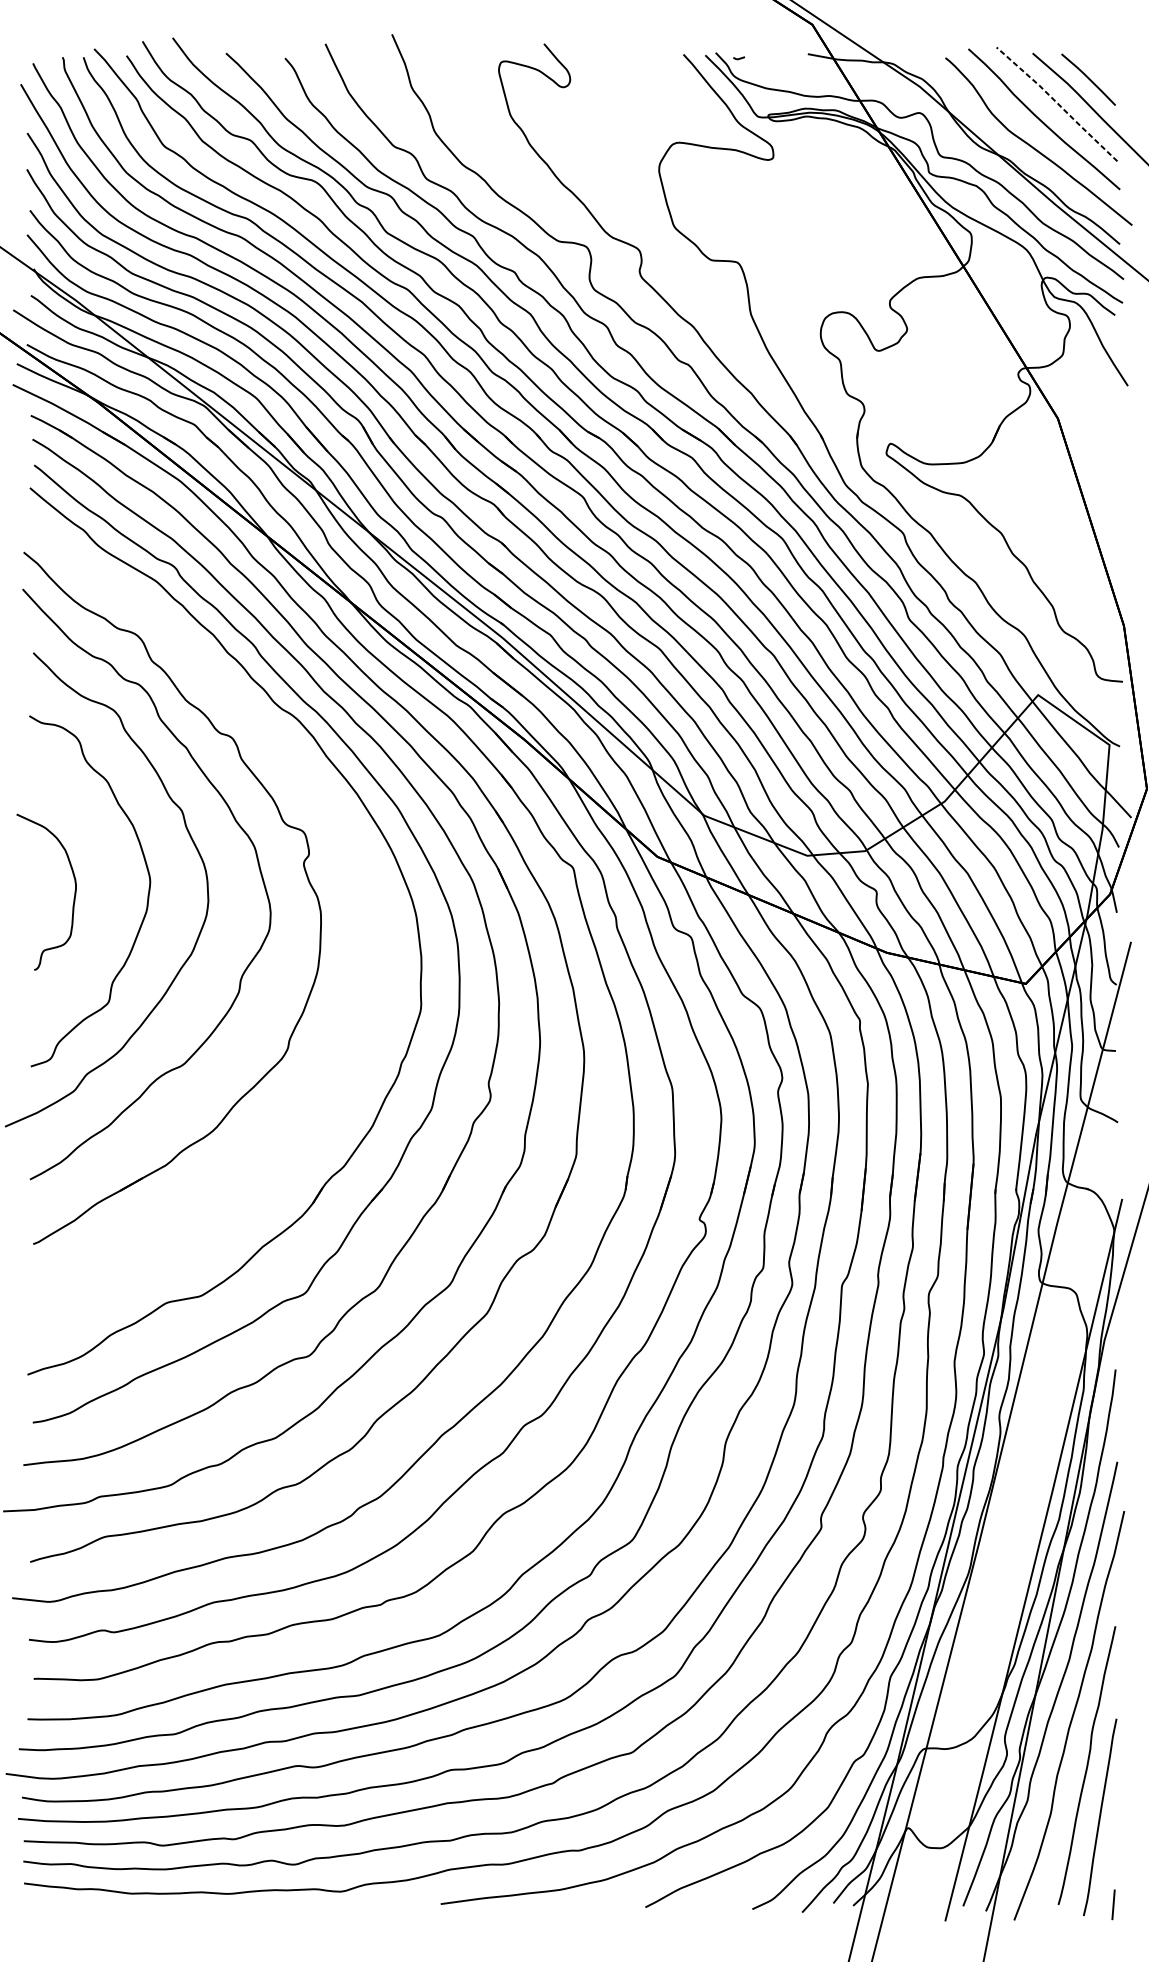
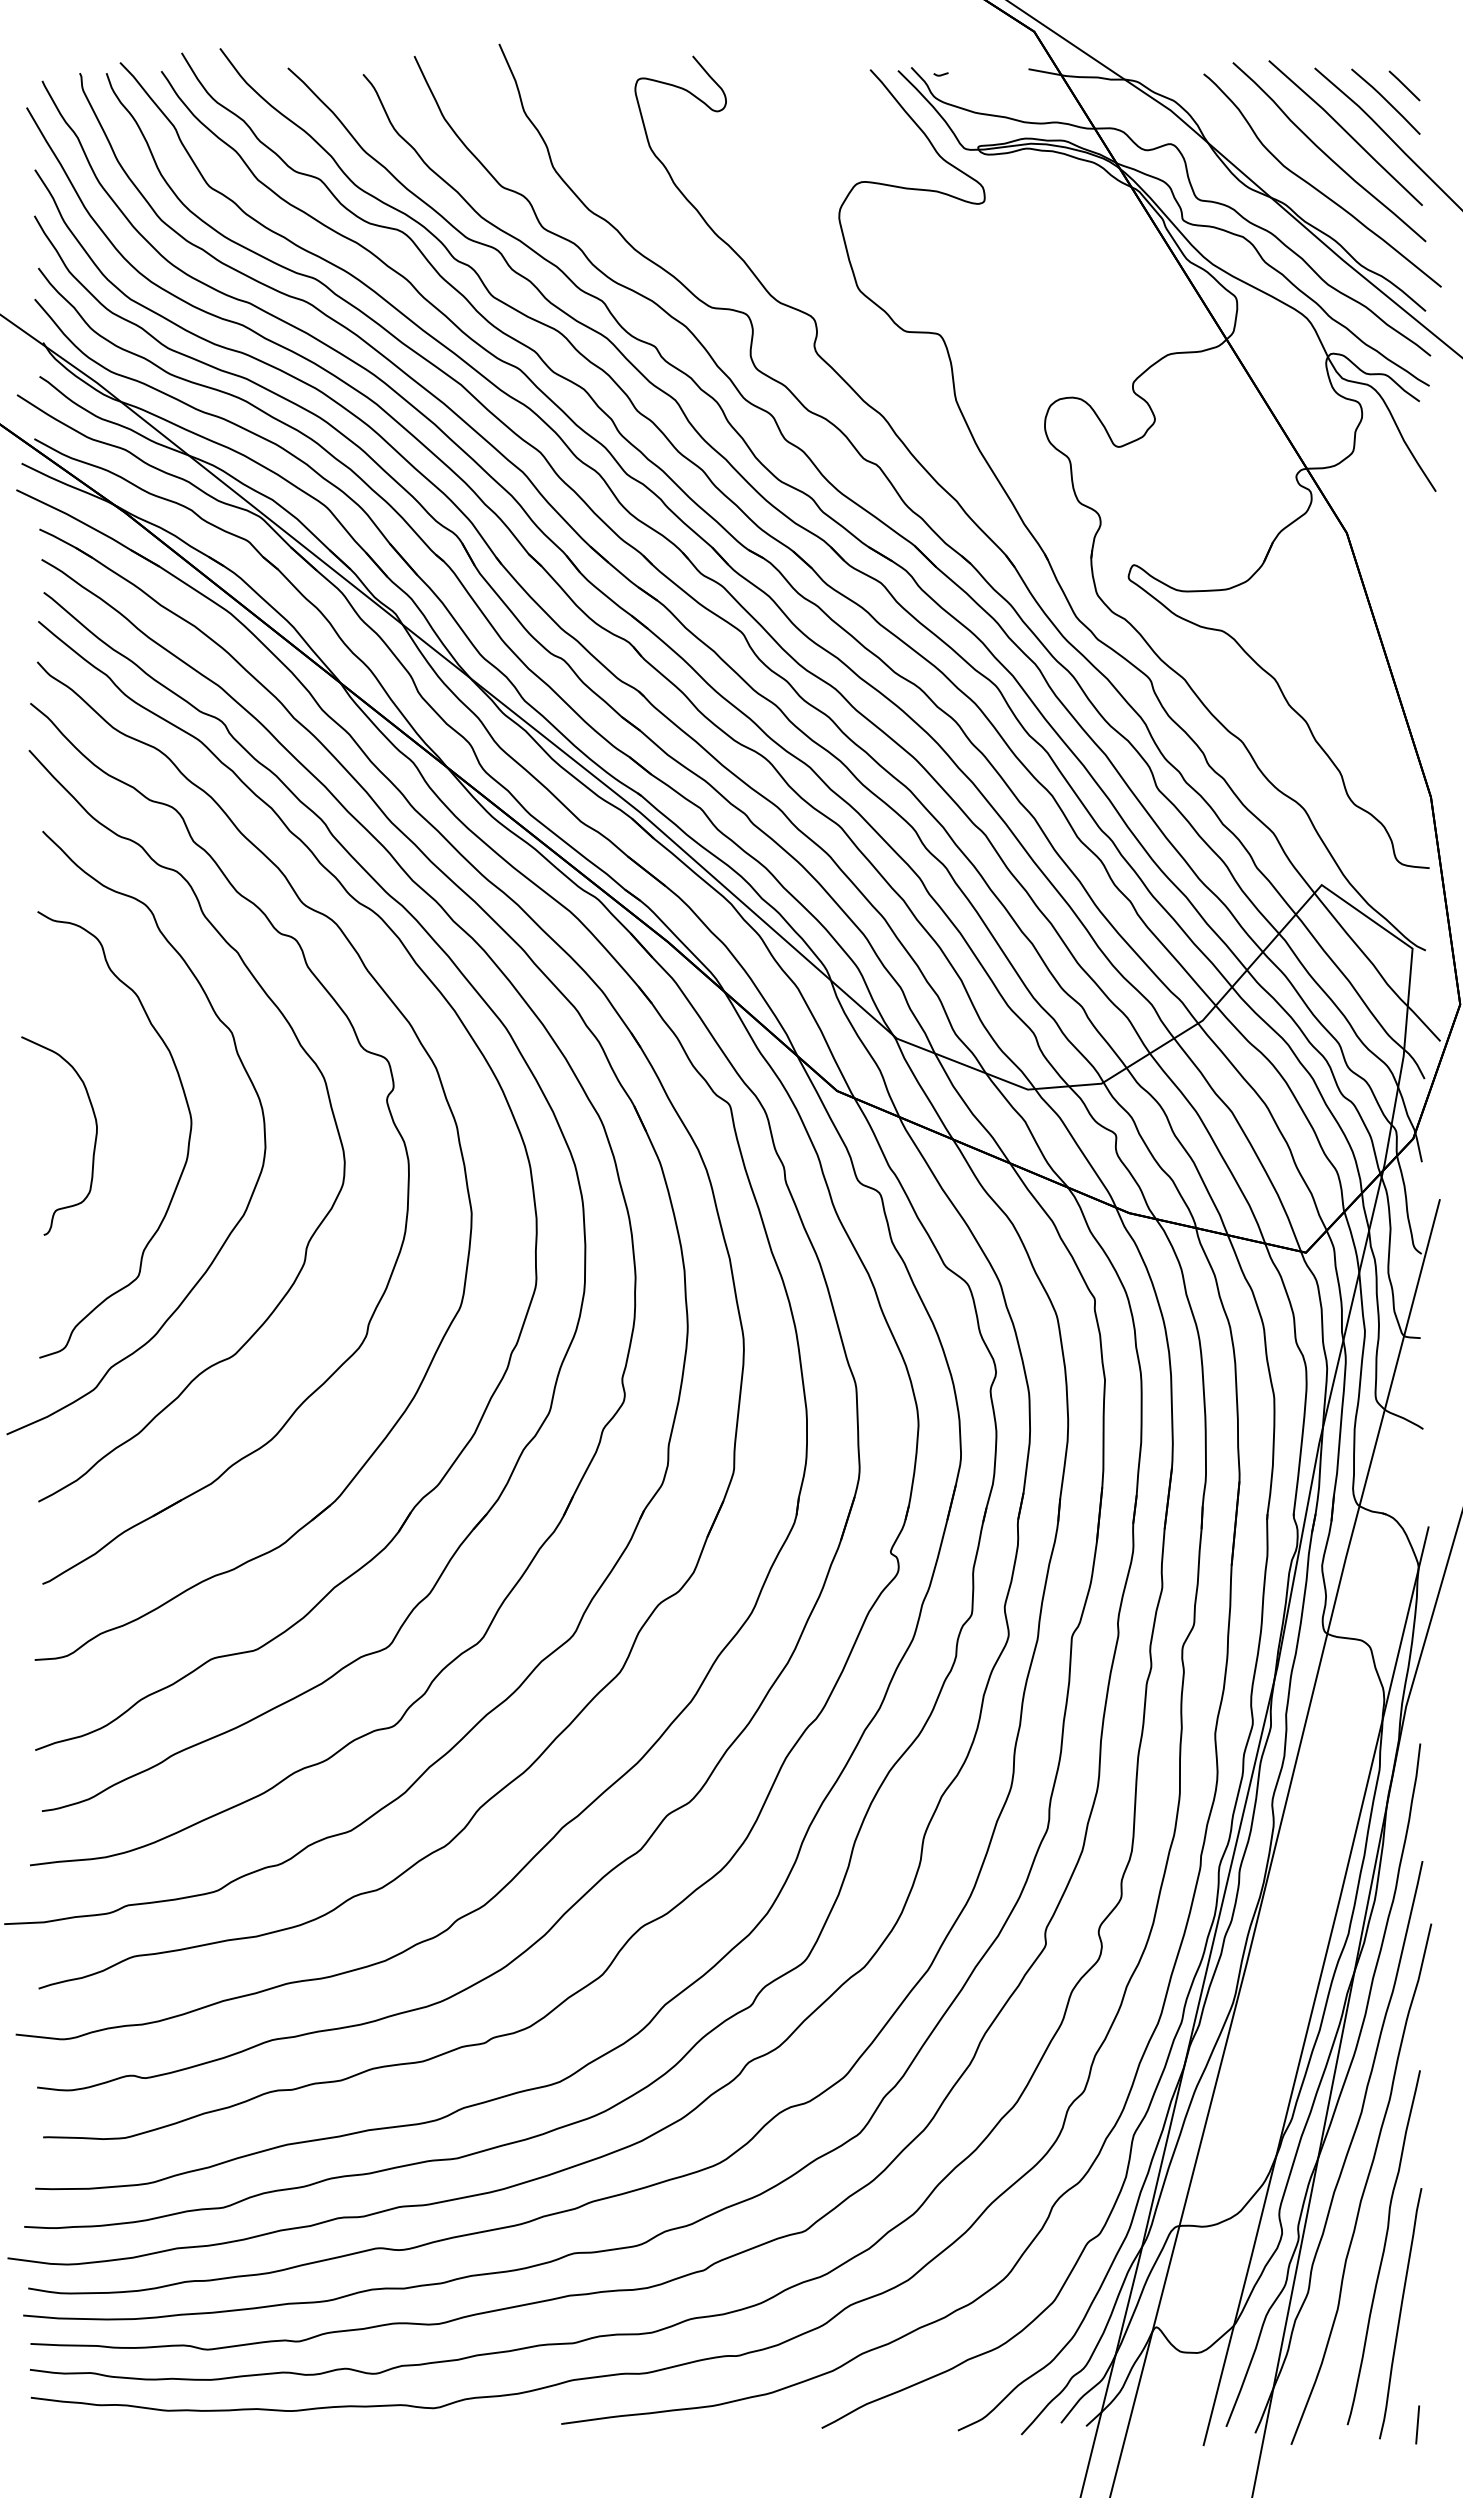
line: (1103, 66) -> (1404, 85), added
line: (1057, 103) -> (1346, 131), dashed -> solid
part: (349, 861) -> (444, 1097), added

